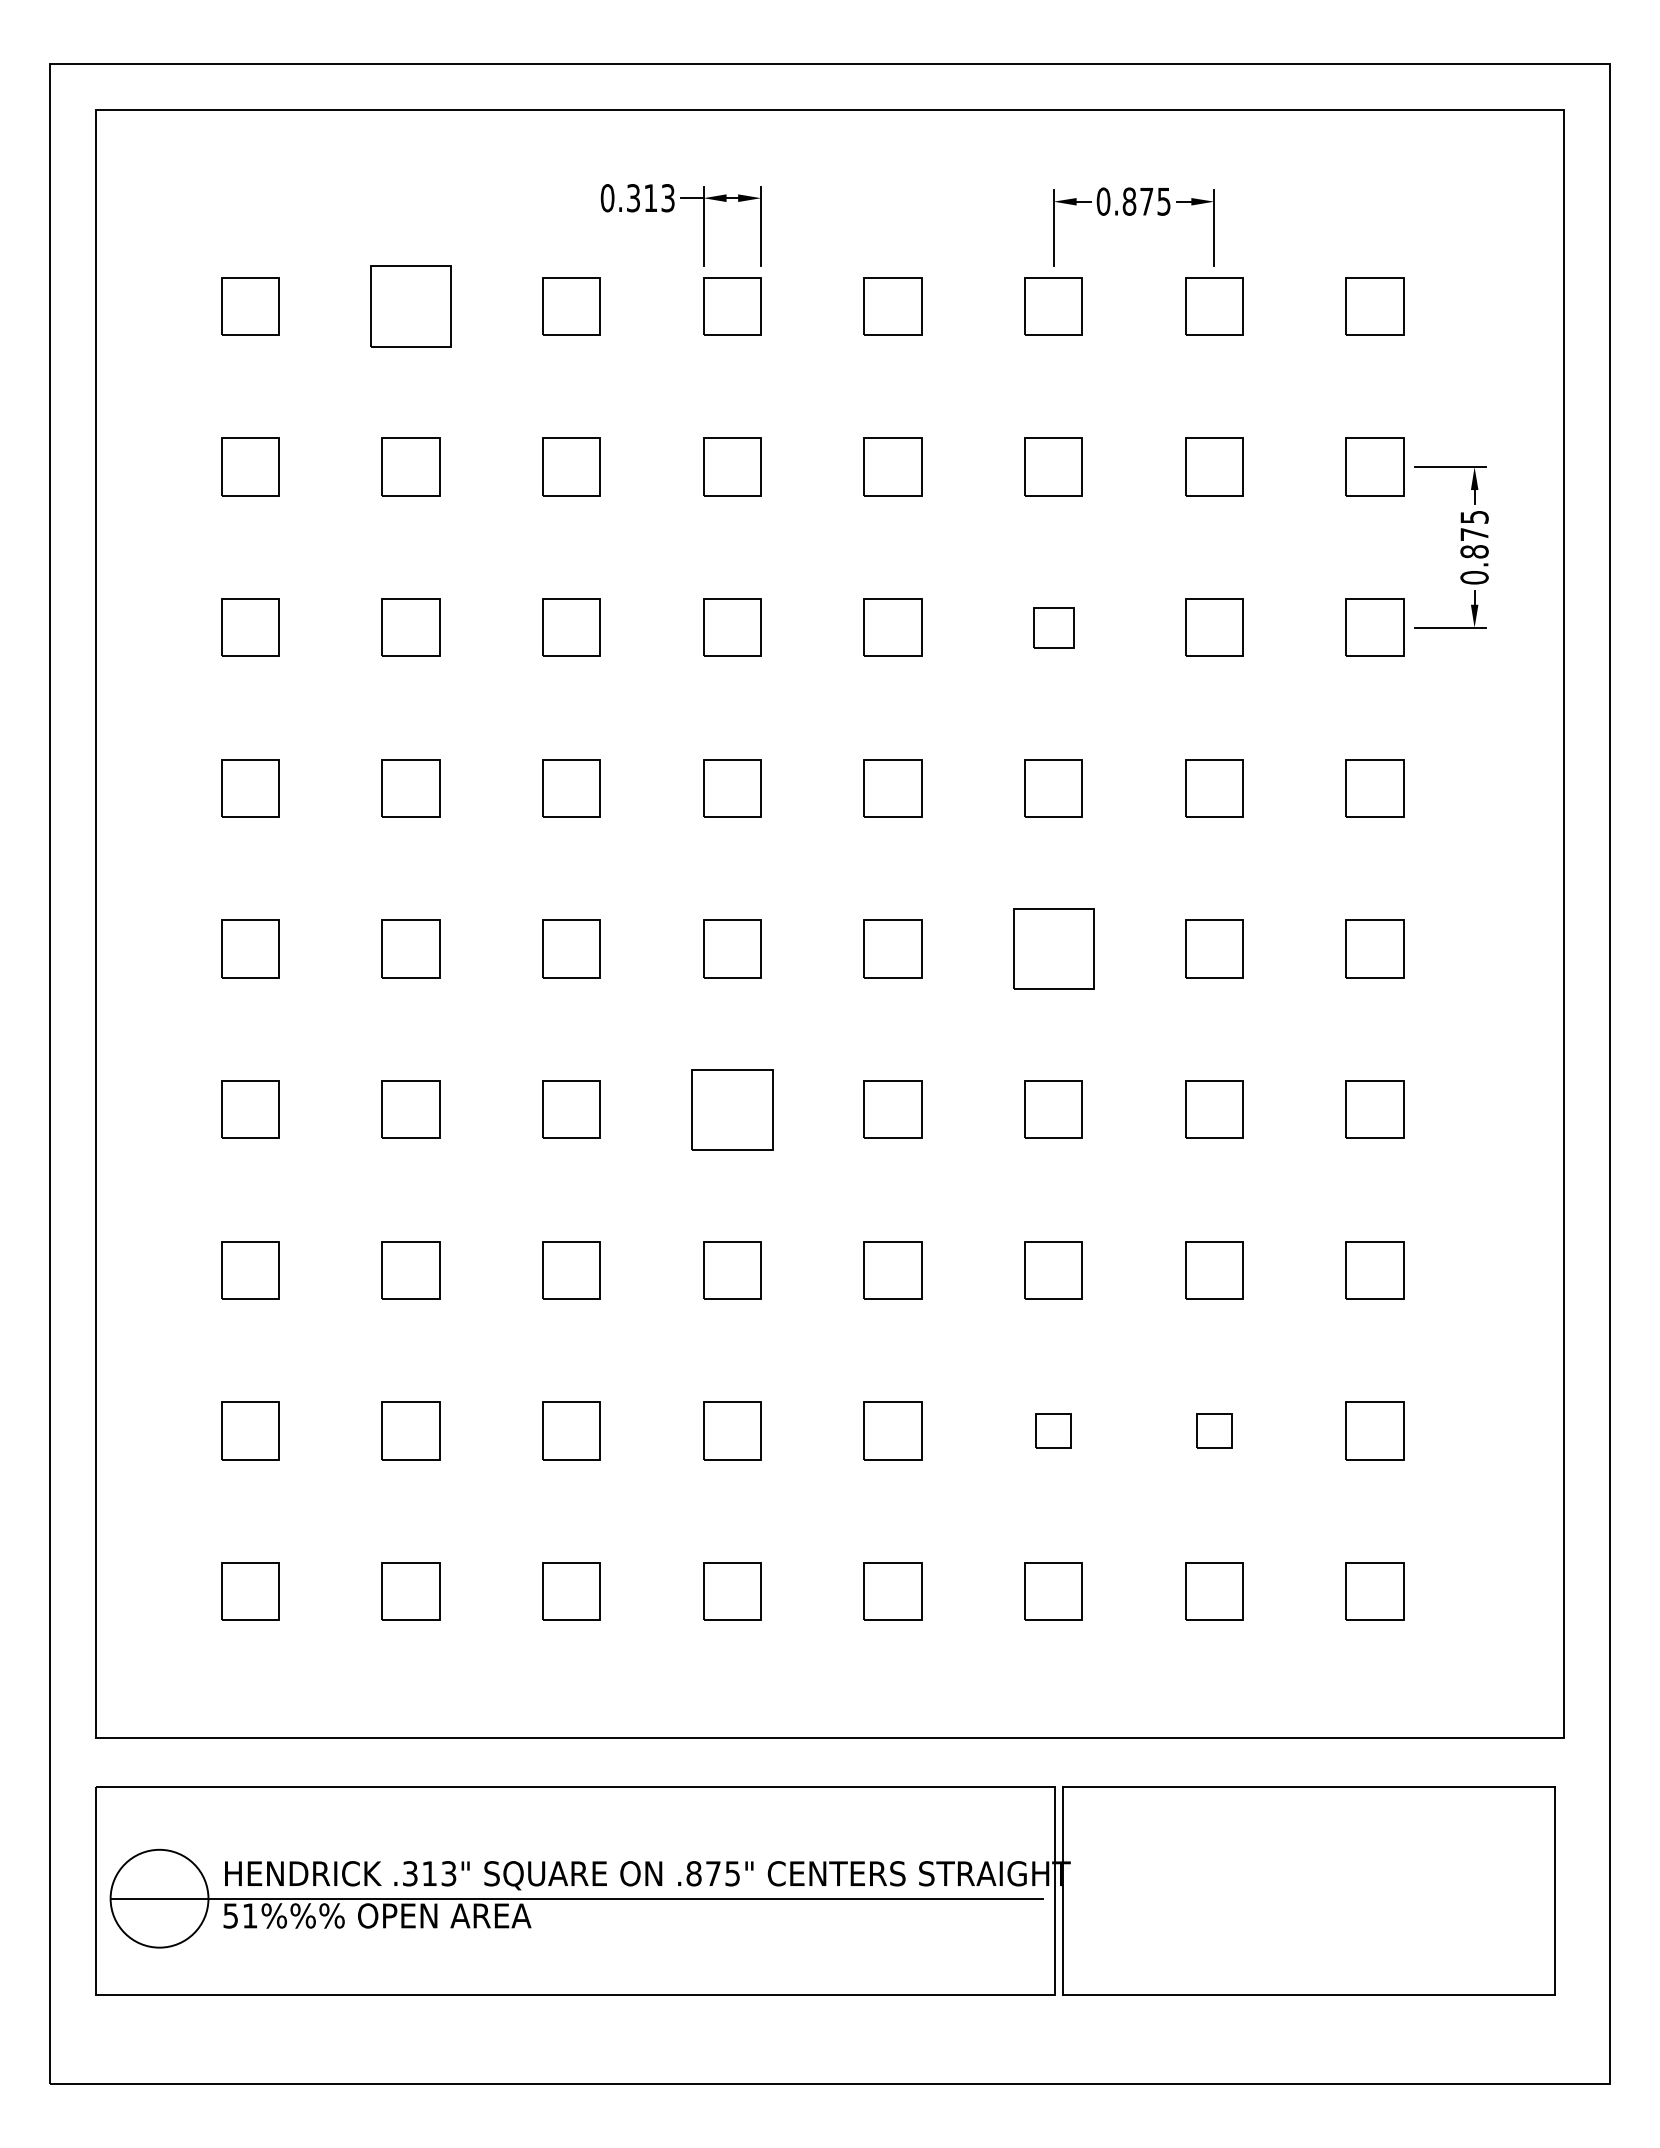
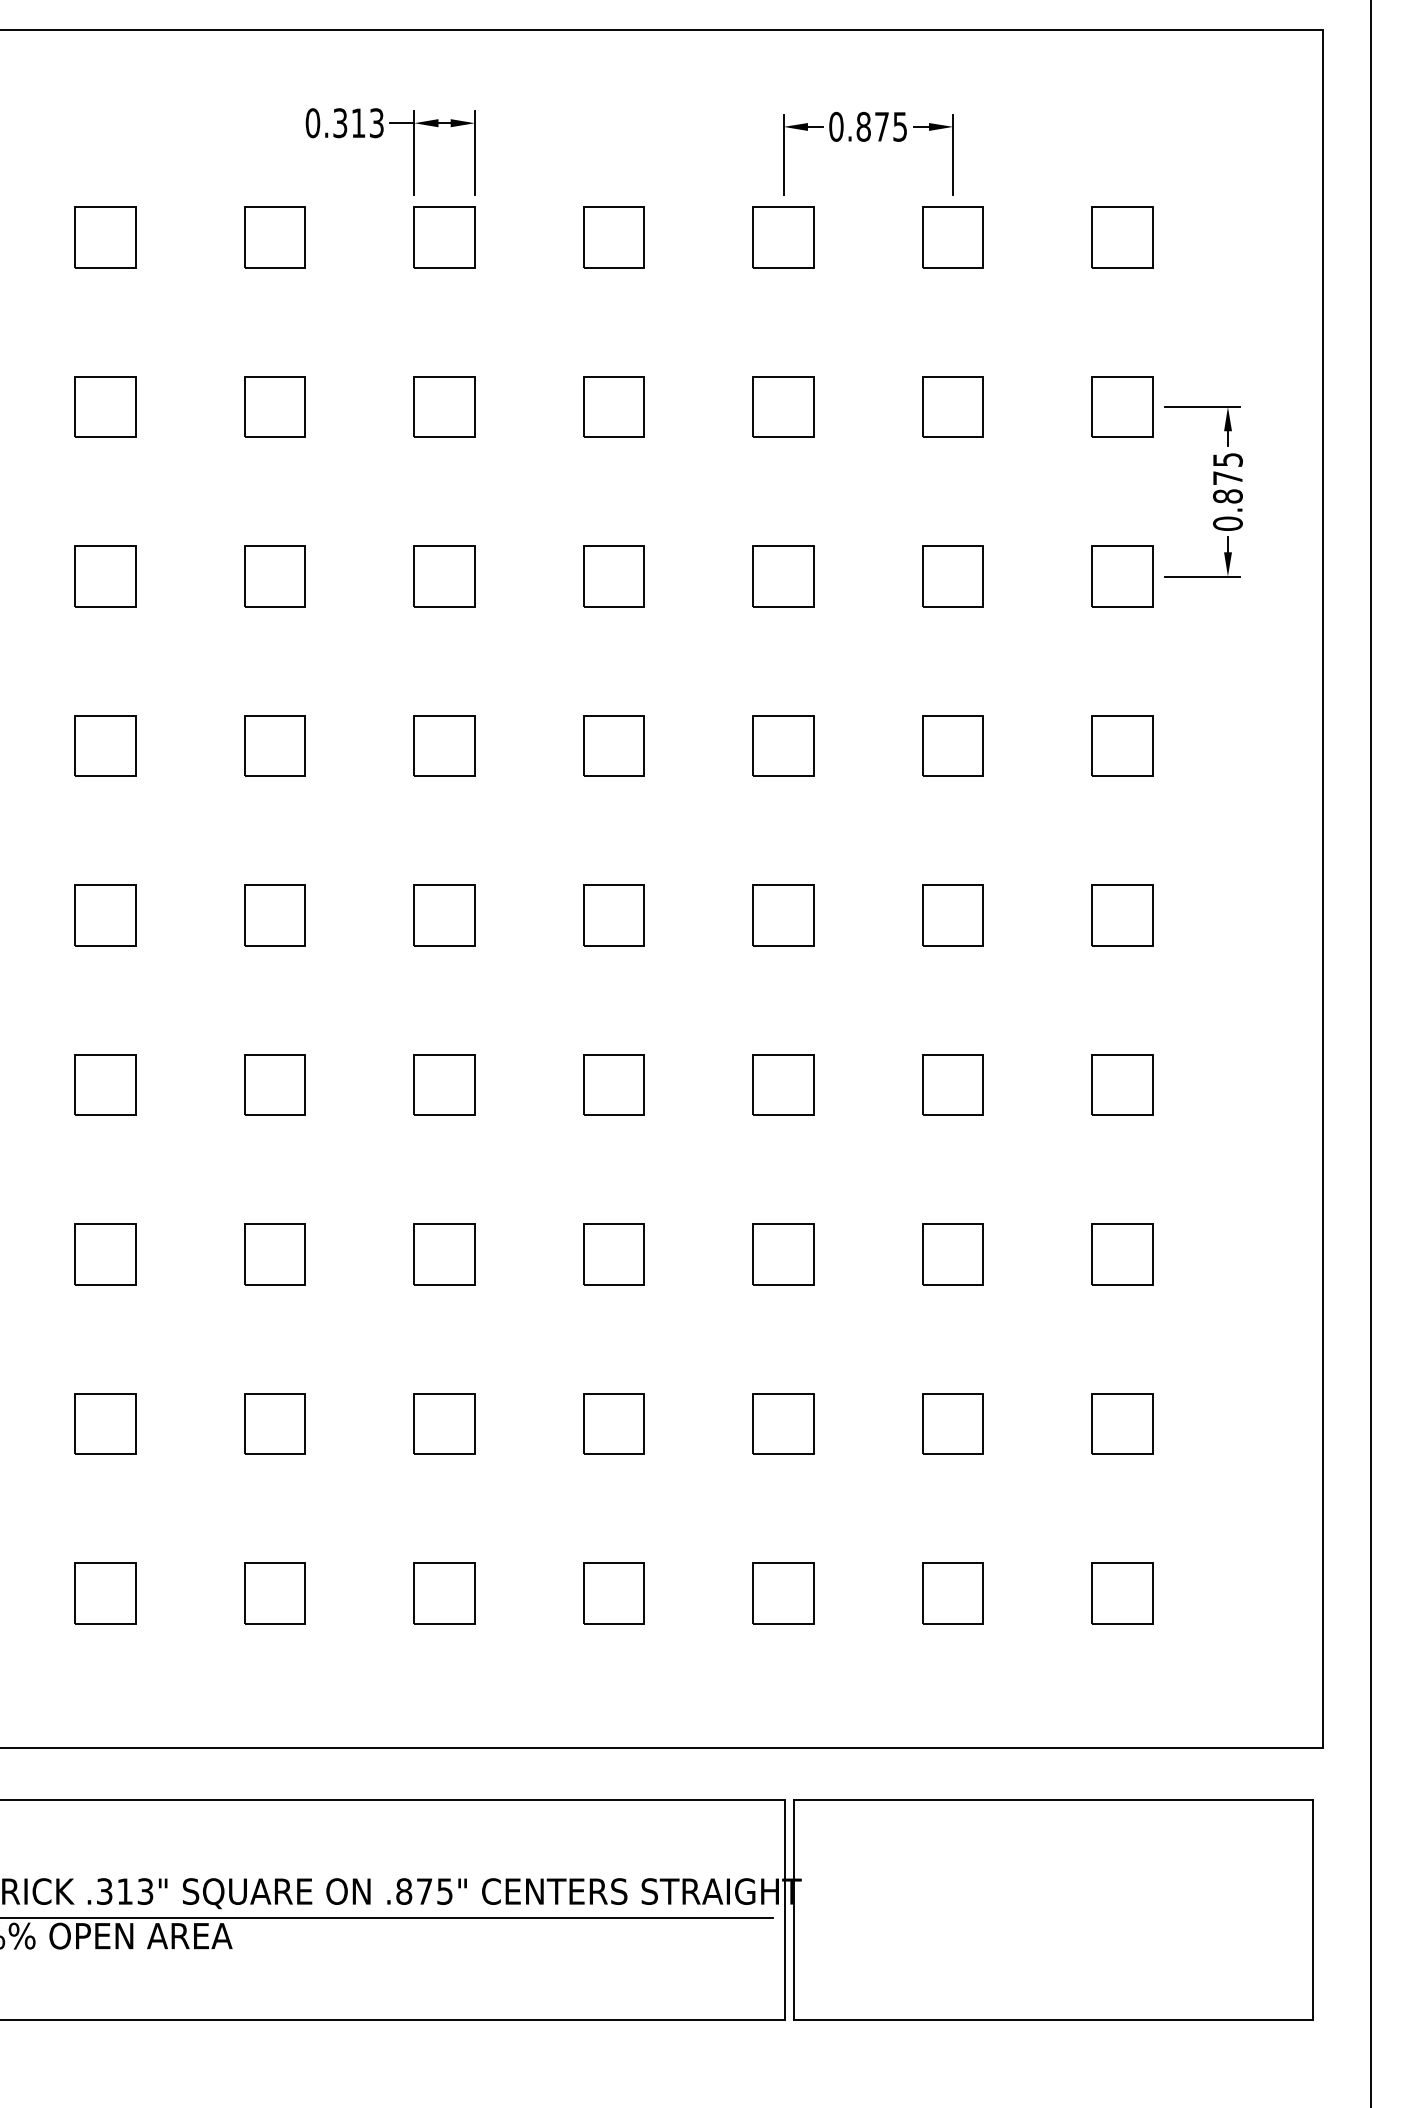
part: (410, 306) -> (104, 237), size x0.71
part: (1053, 627) -> (783, 576), size x1.43
part: (1053, 948) -> (783, 915), size x0.71
part: (732, 1109) -> (444, 1084), size x0.71
part: (1053, 1430) -> (783, 1423), size x1.67
part: (1214, 1430) -> (953, 1423), size x1.67

